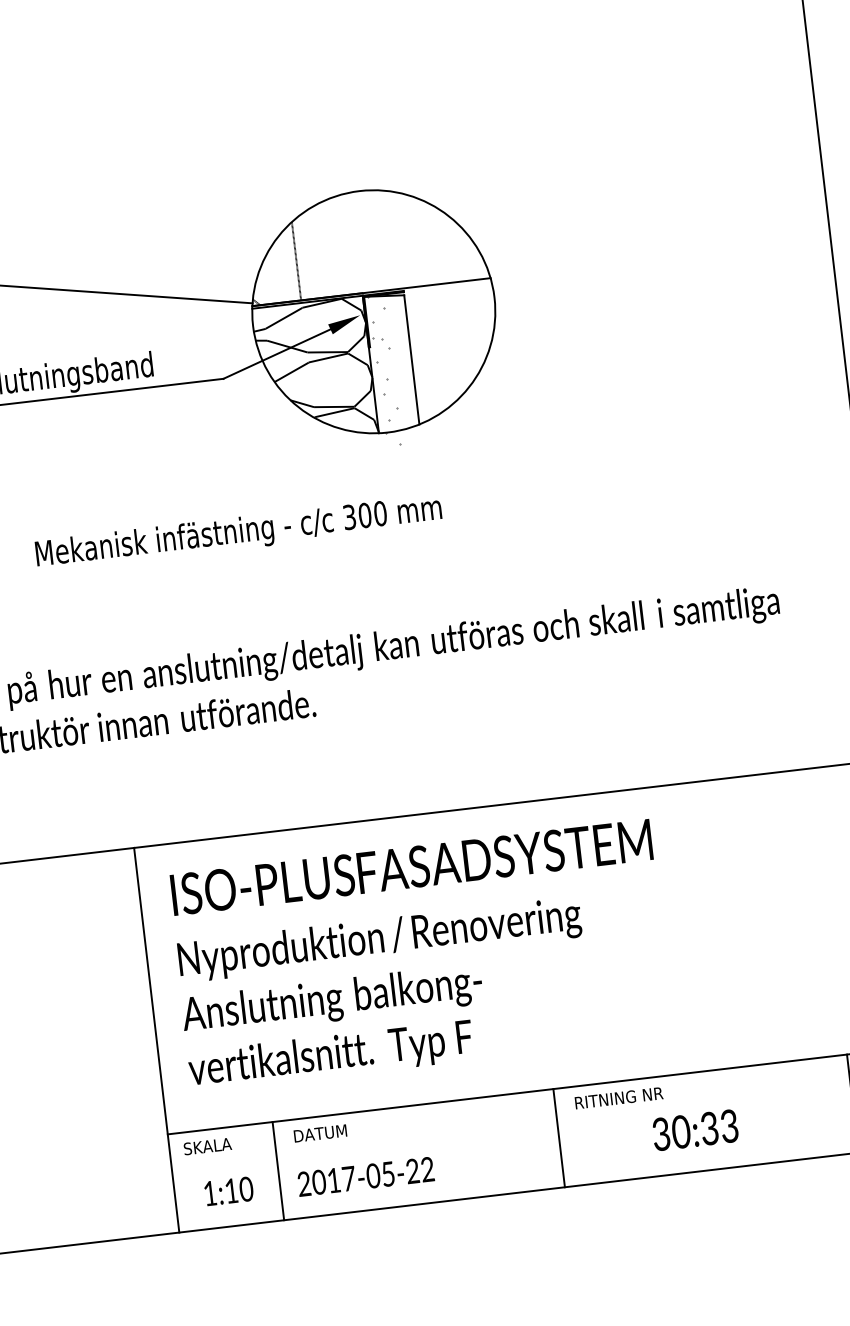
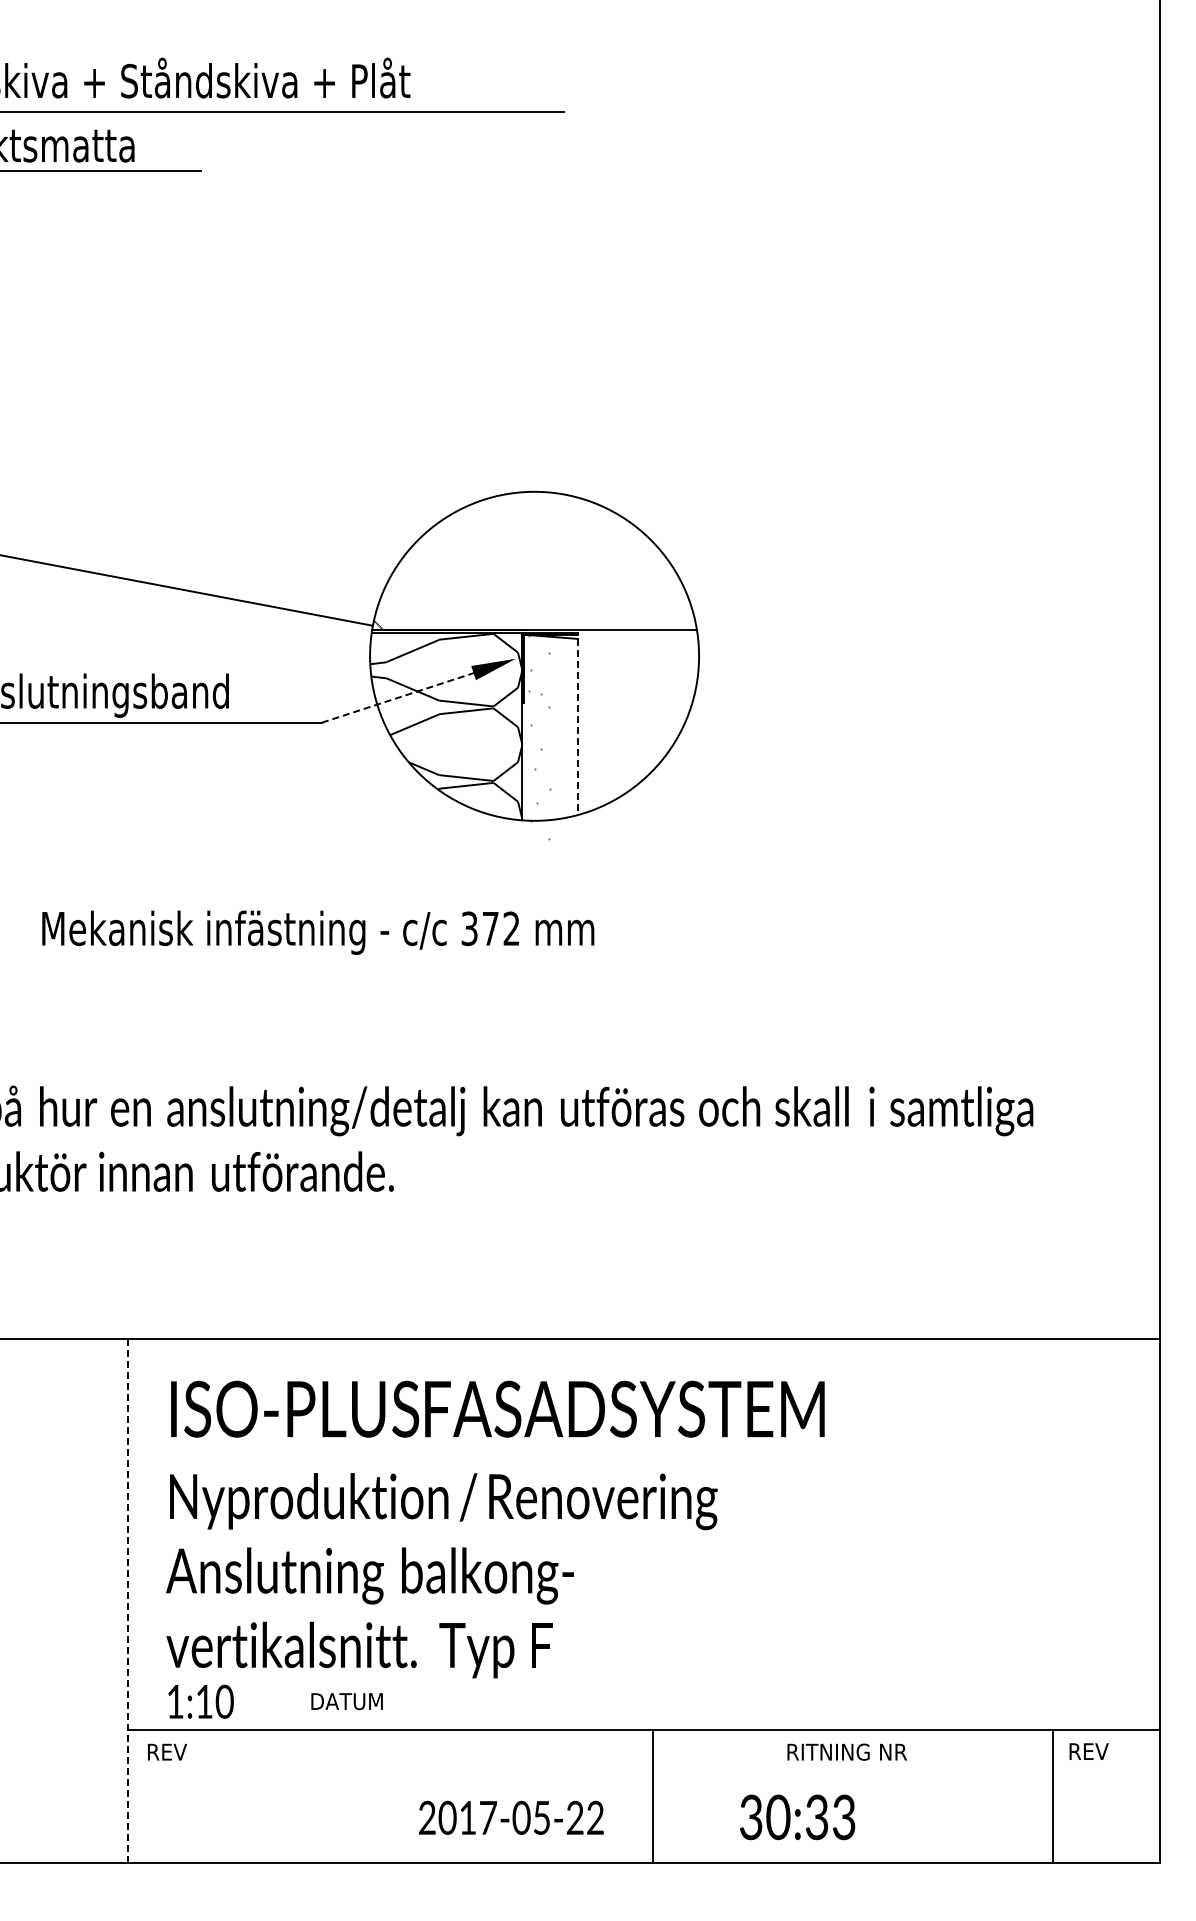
line: (296, 260) -> (438, 575), removed
line: (276, 353) -> (397, 697), solid -> dashed
line: (412, 360) -> (578, 727), solid -> dashed
text: (372, 514) -> (500, 928), 300 -> 372
line: (156, 1040) -> (127, 1601), solid -> dashed
text: (618, 1097) -> (846, 1751), moved
text: (695, 1130) -> (797, 1817), moved
text: (320, 1133) -> (346, 1701), moved
text: (207, 1146) -> (179, 1751), SKALA -> REV
line: (278, 1171) -> (270, 1796), removed
text: (365, 1176) -> (511, 1817), moved
text: (228, 1191) -> (200, 1701), moved

